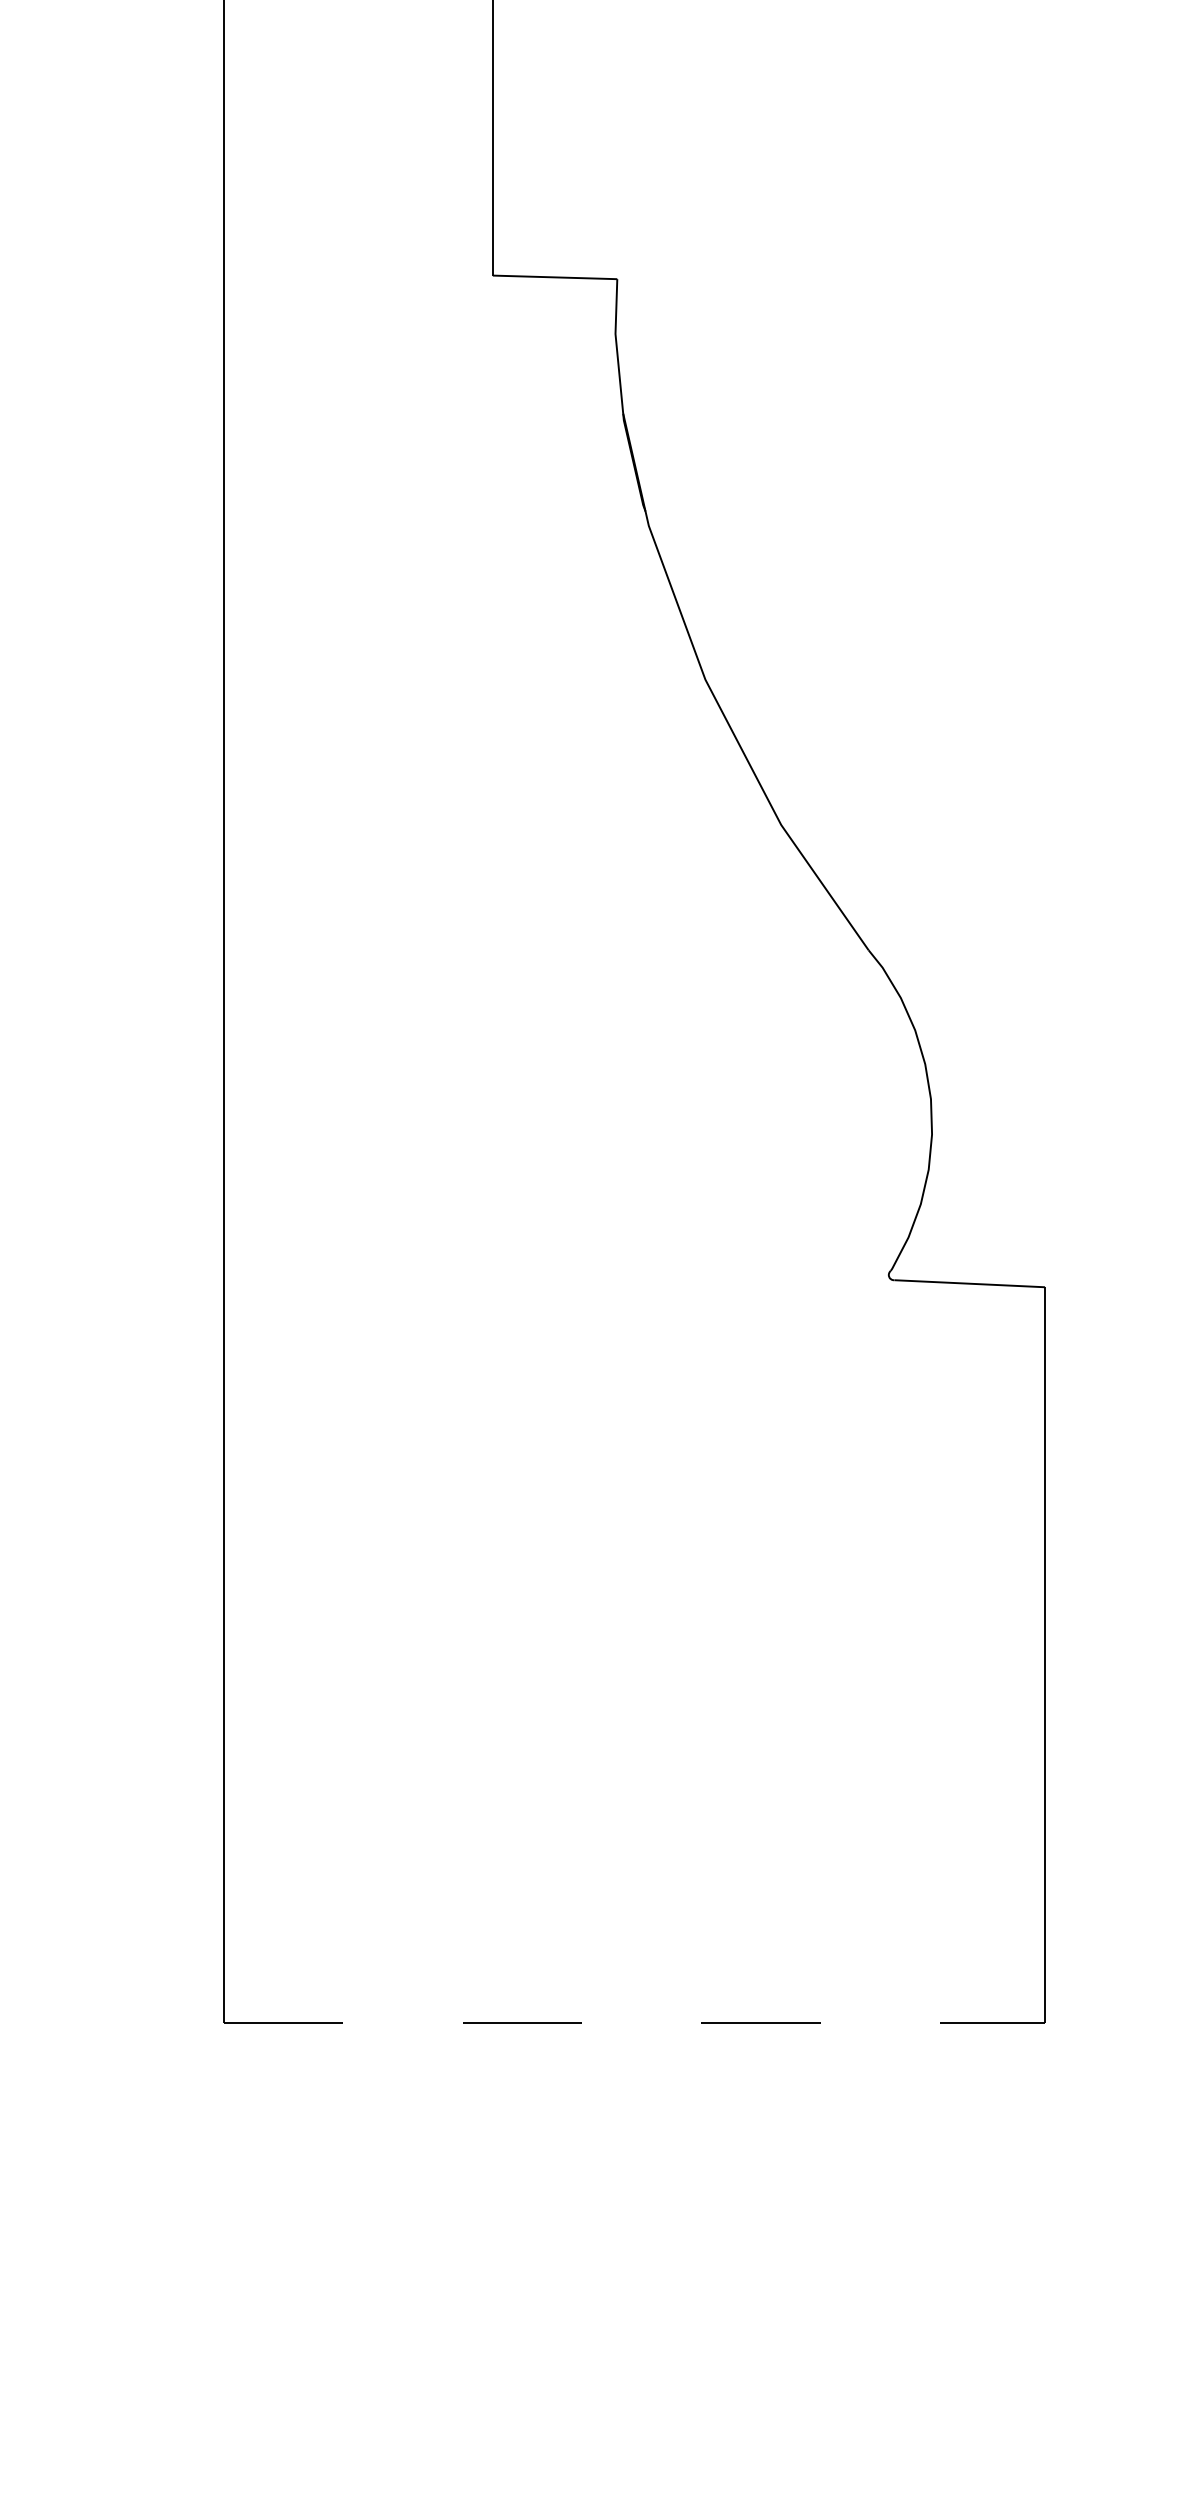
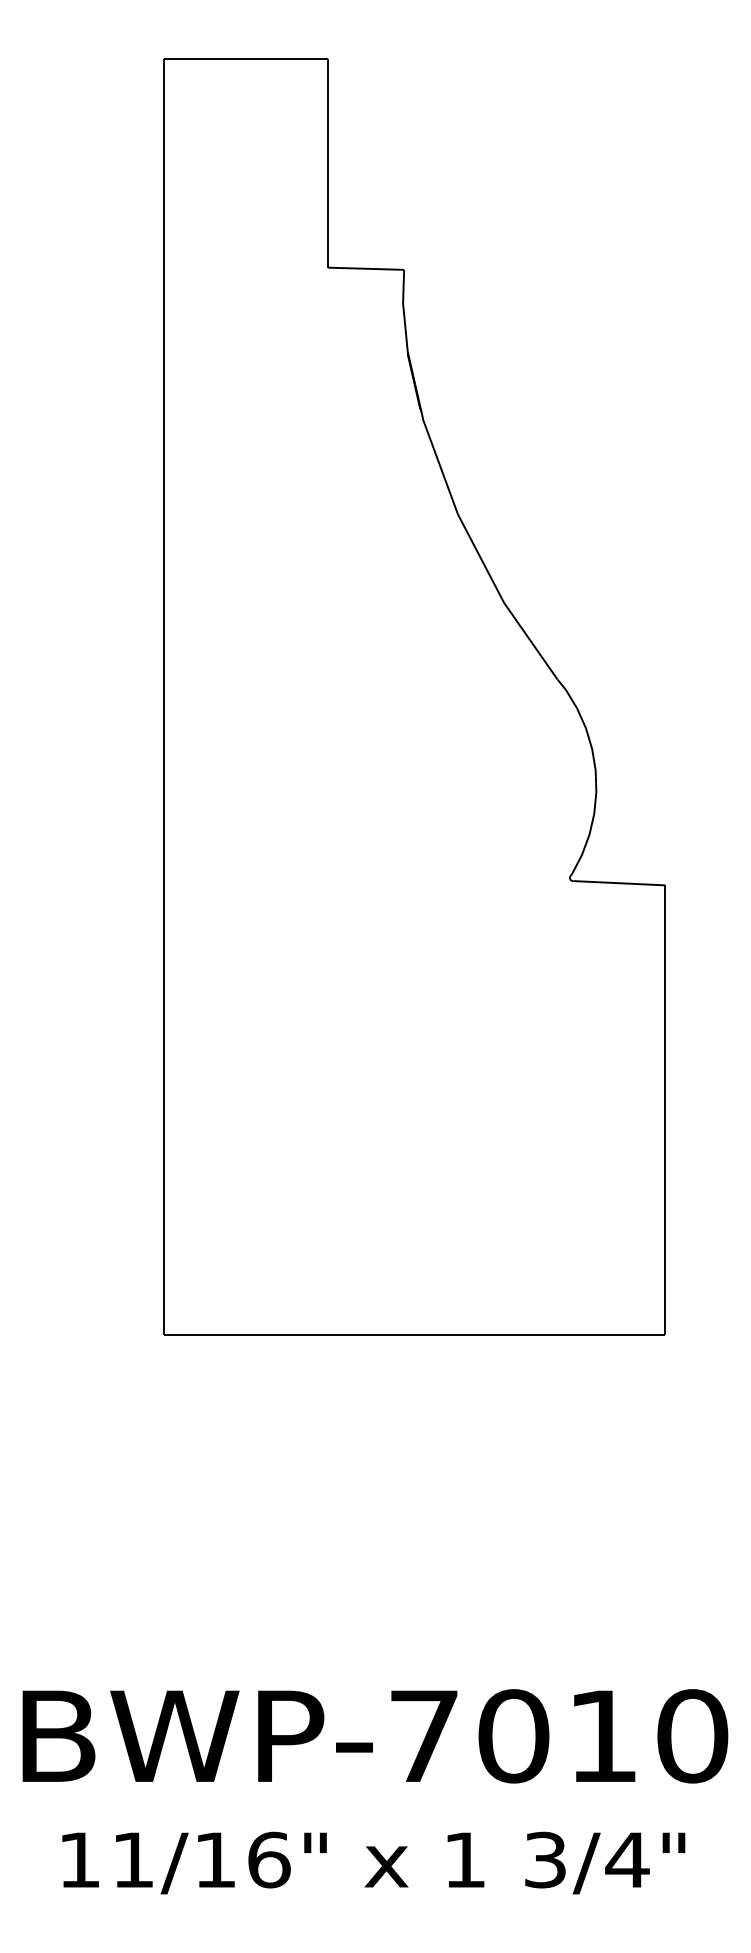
line: (634, 2022) -> (414, 1334), dashed -> solid

